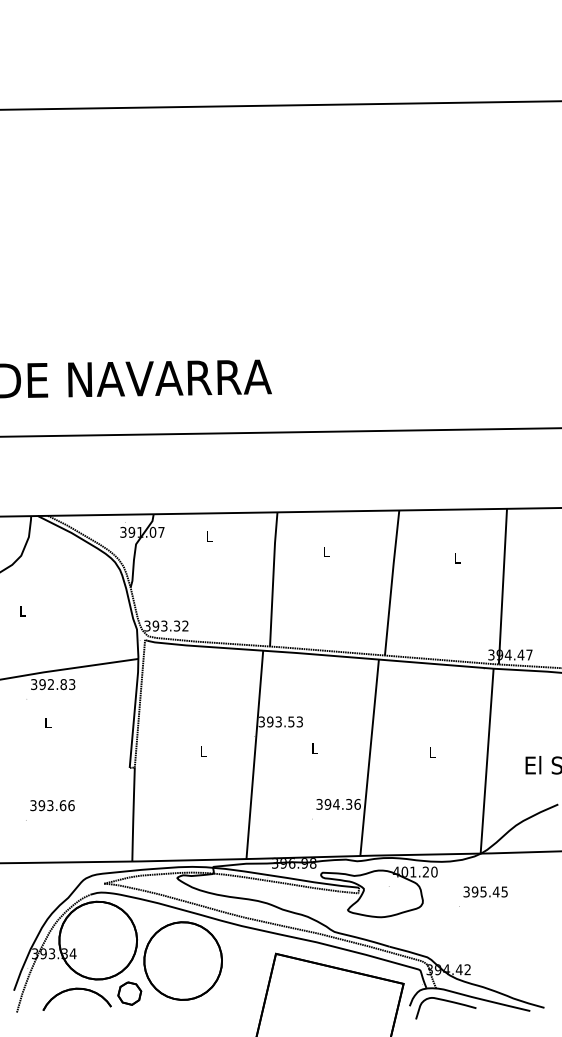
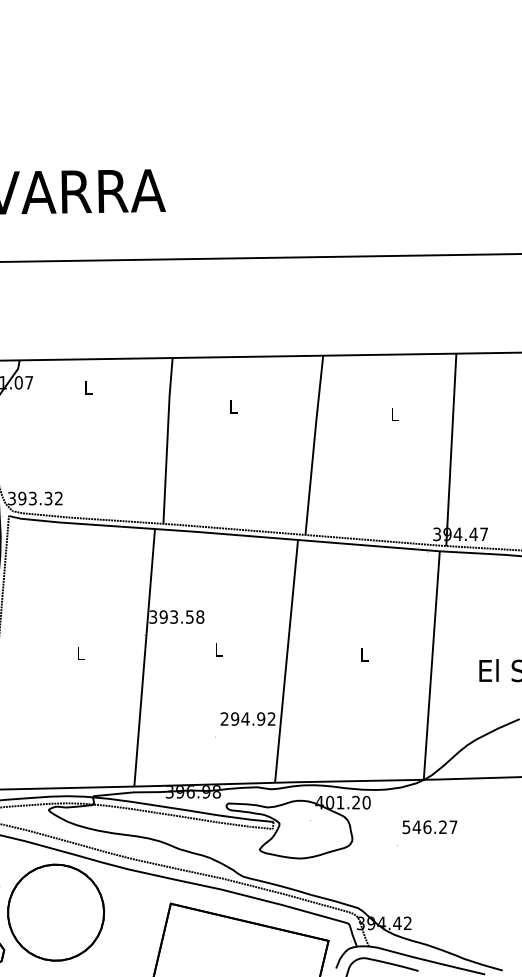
text: (299, 721) -> (199, 616), 393.53 -> 393.58
text: (338, 803) -> (248, 717), 394.36 -> 294.92
text: (485, 891) -> (429, 826), 395.45 -> 546.27

